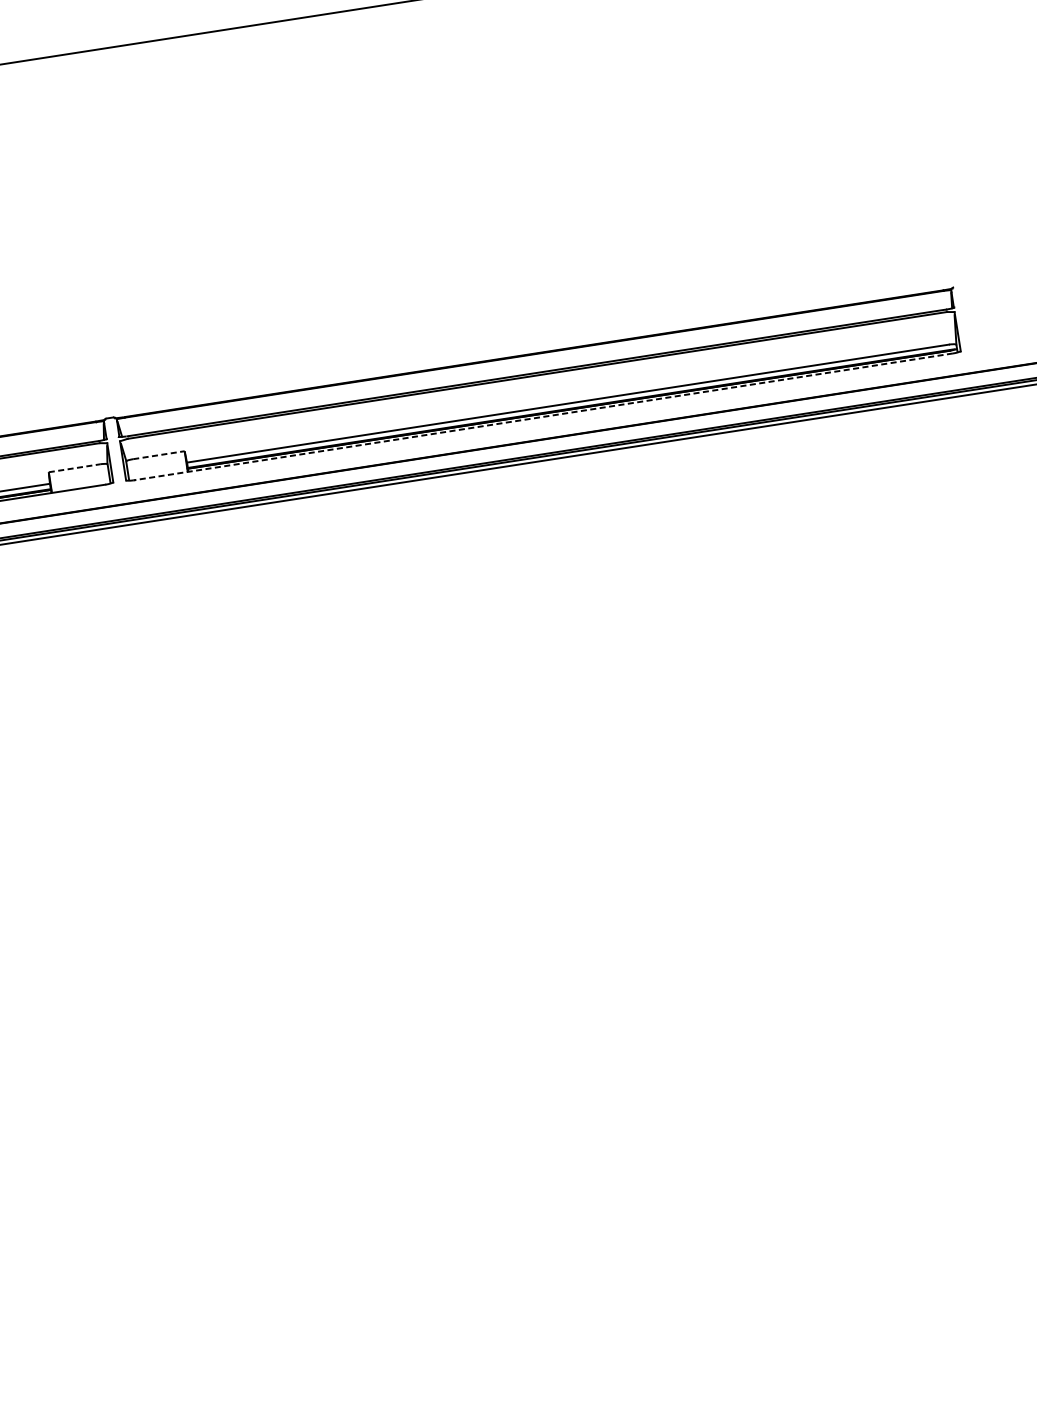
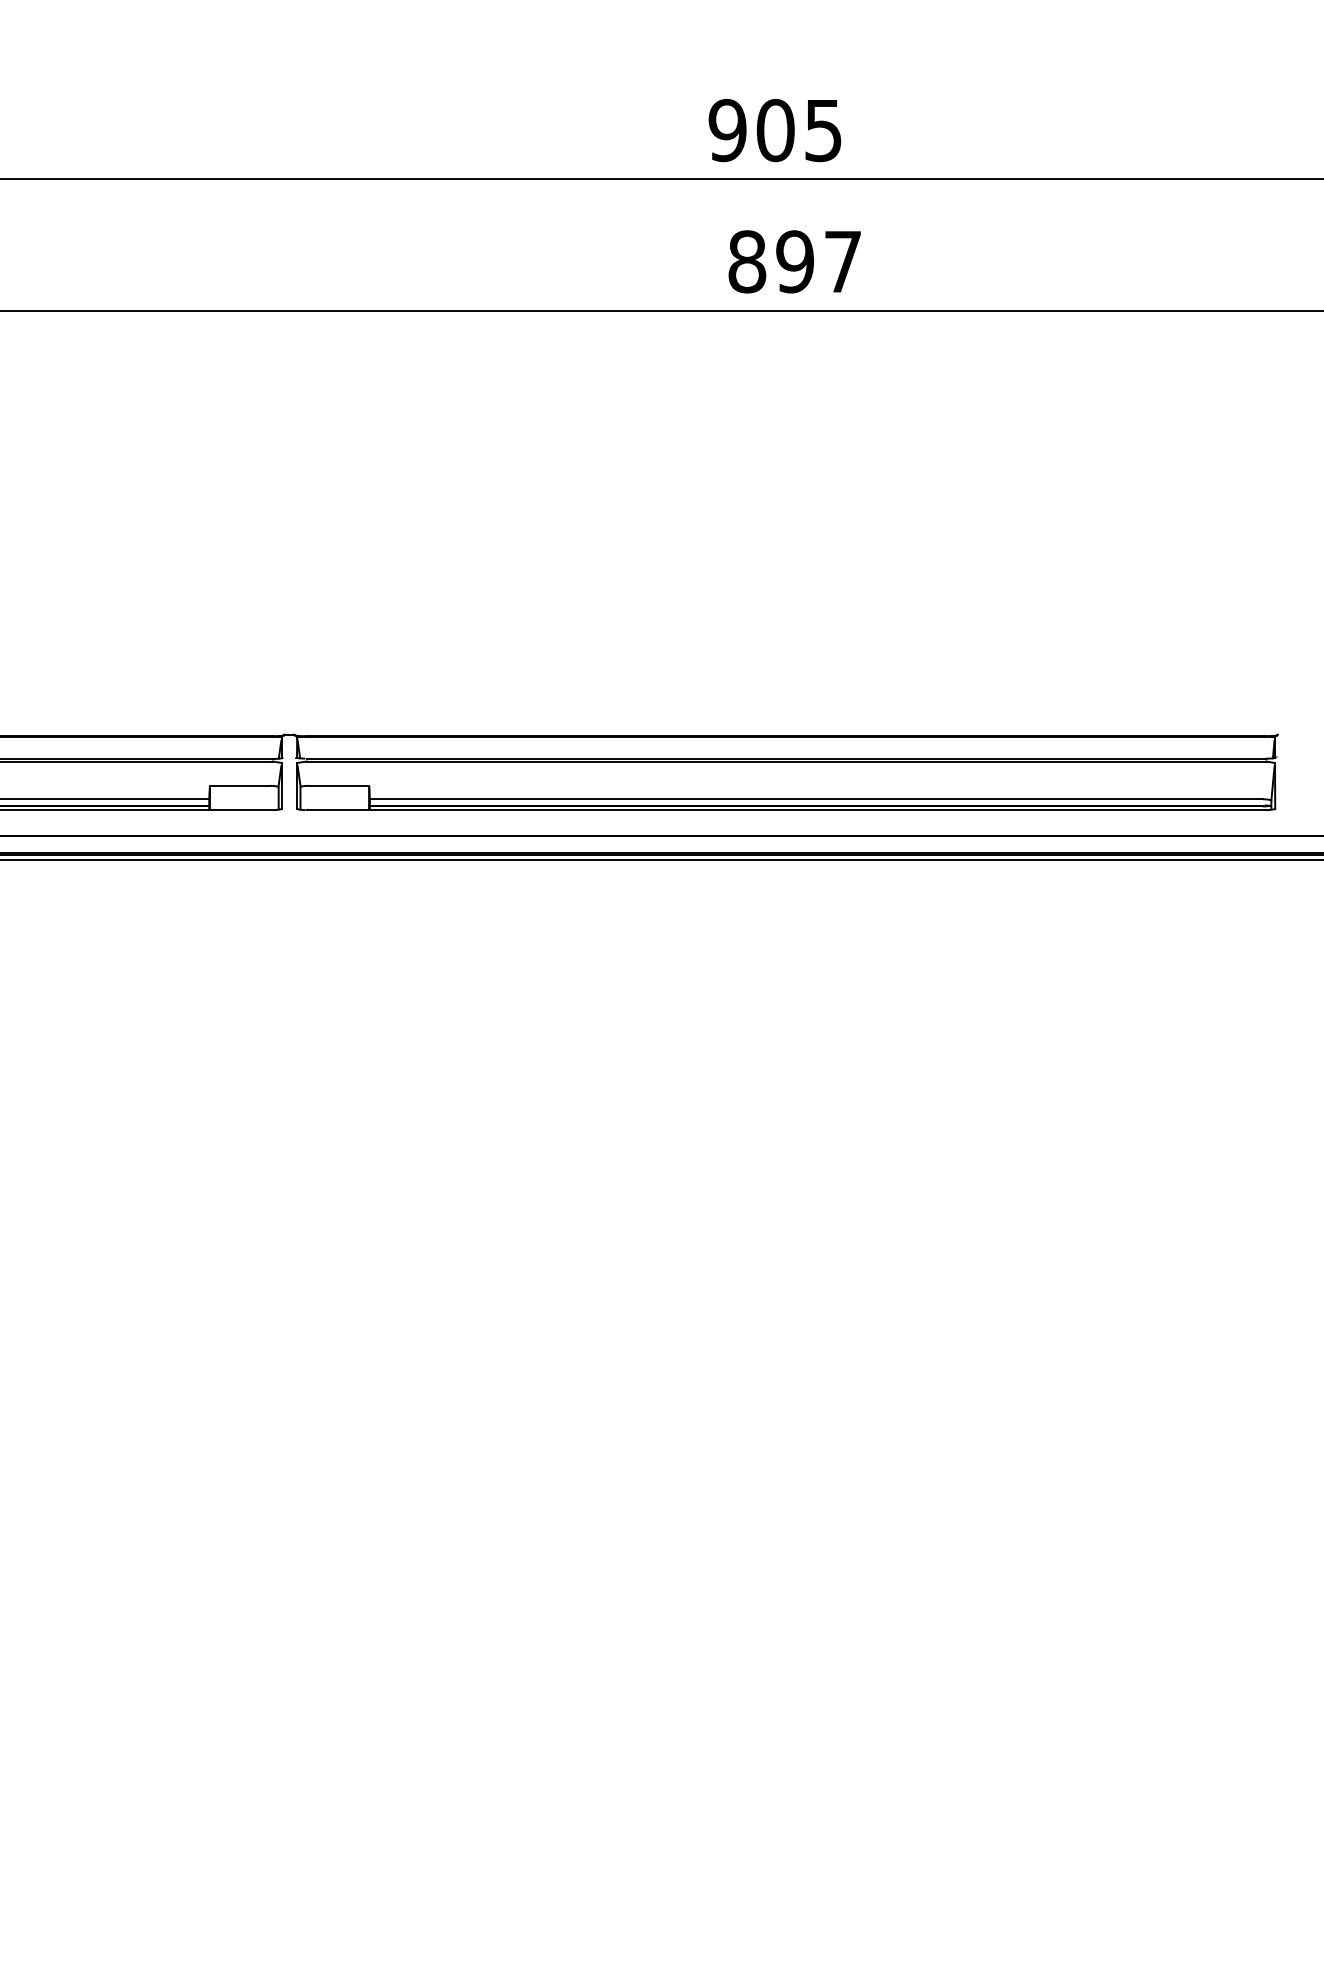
line: (544, 417) -> (786, 810), dashed -> solid
line: (159, 454) -> (339, 785), dashed -> solid
line: (74, 467) -> (240, 785), dashed -> solid

